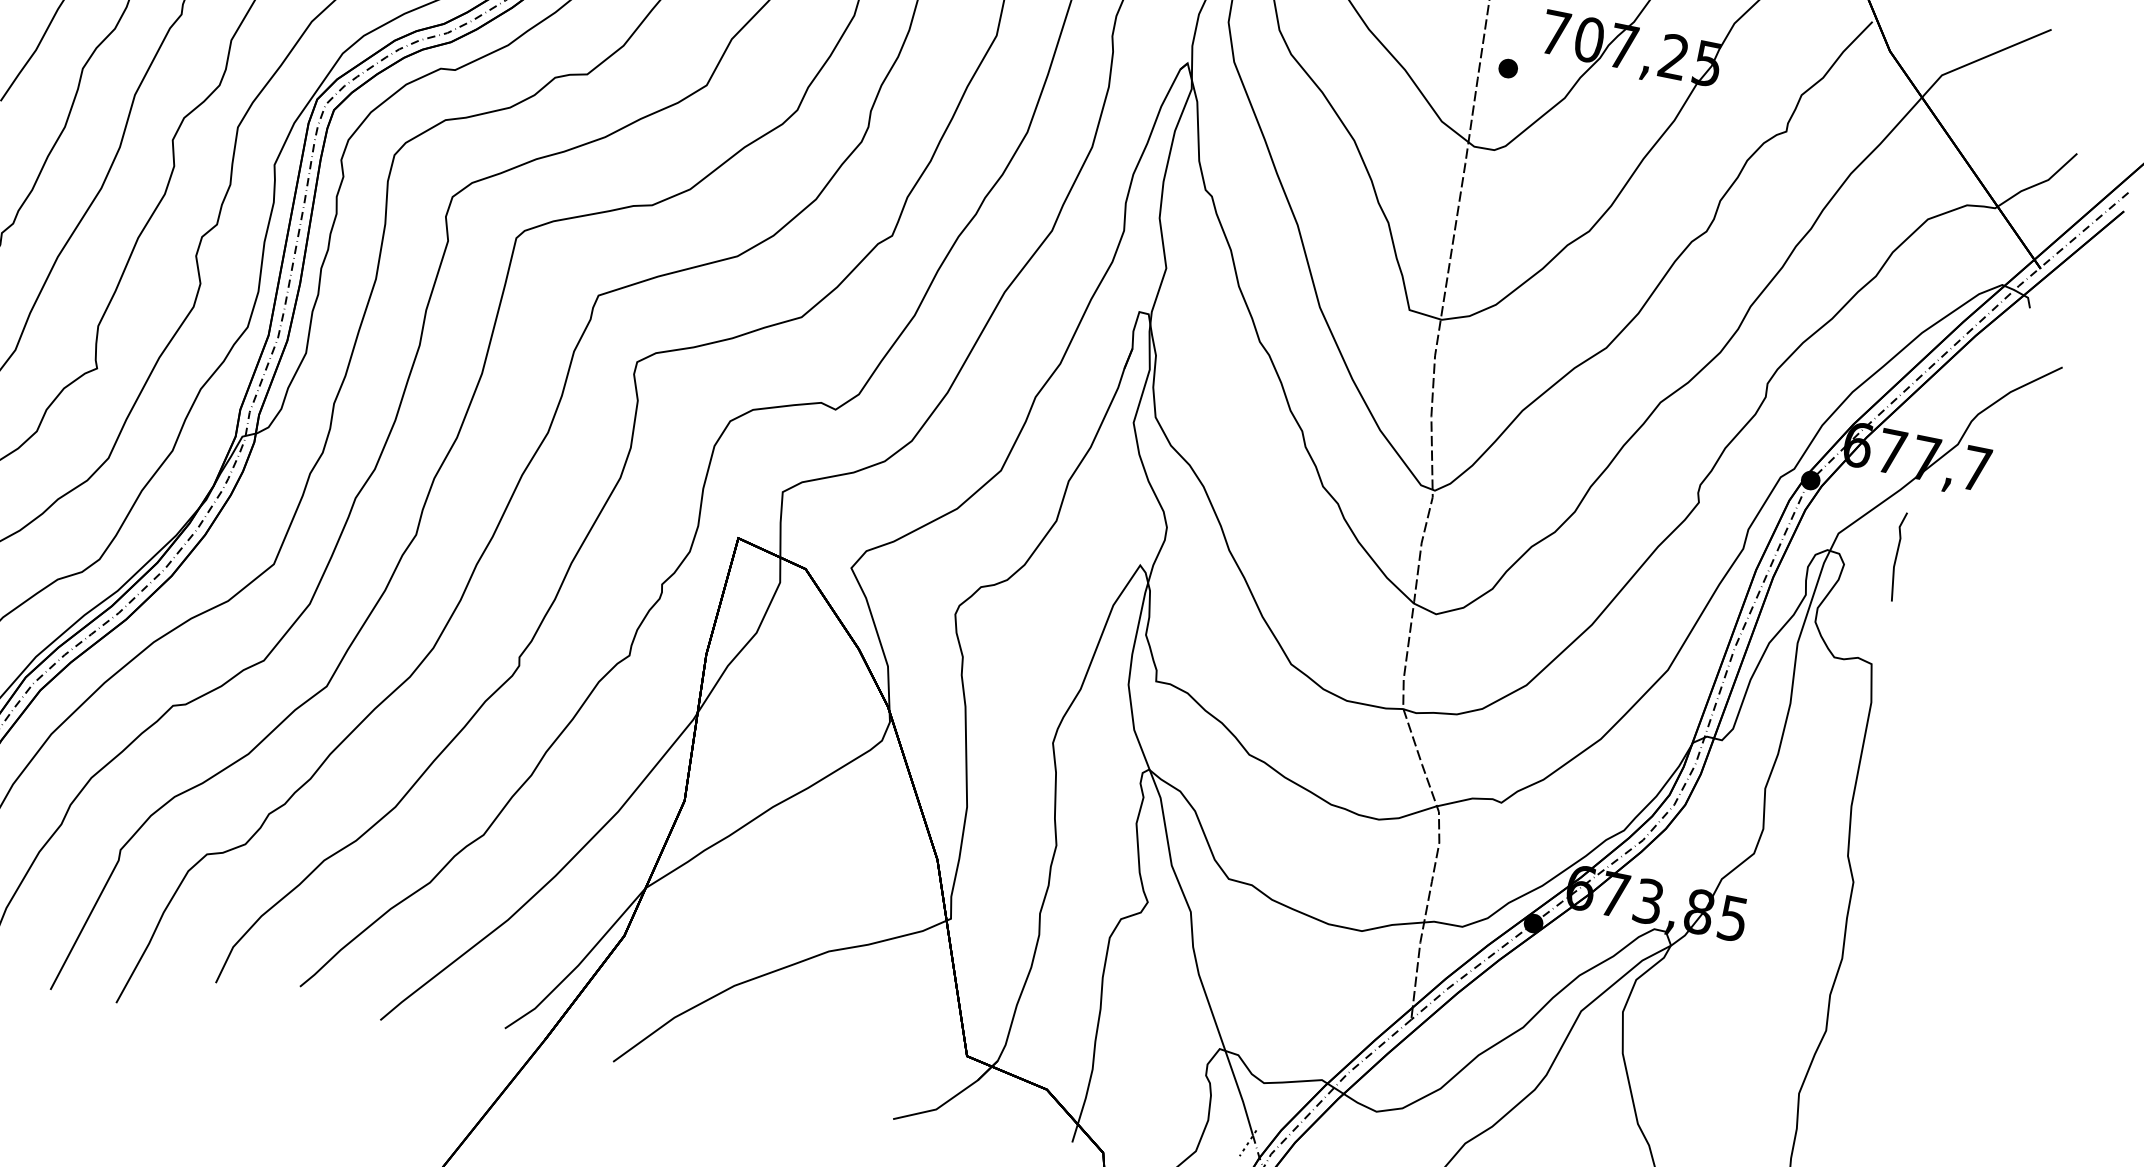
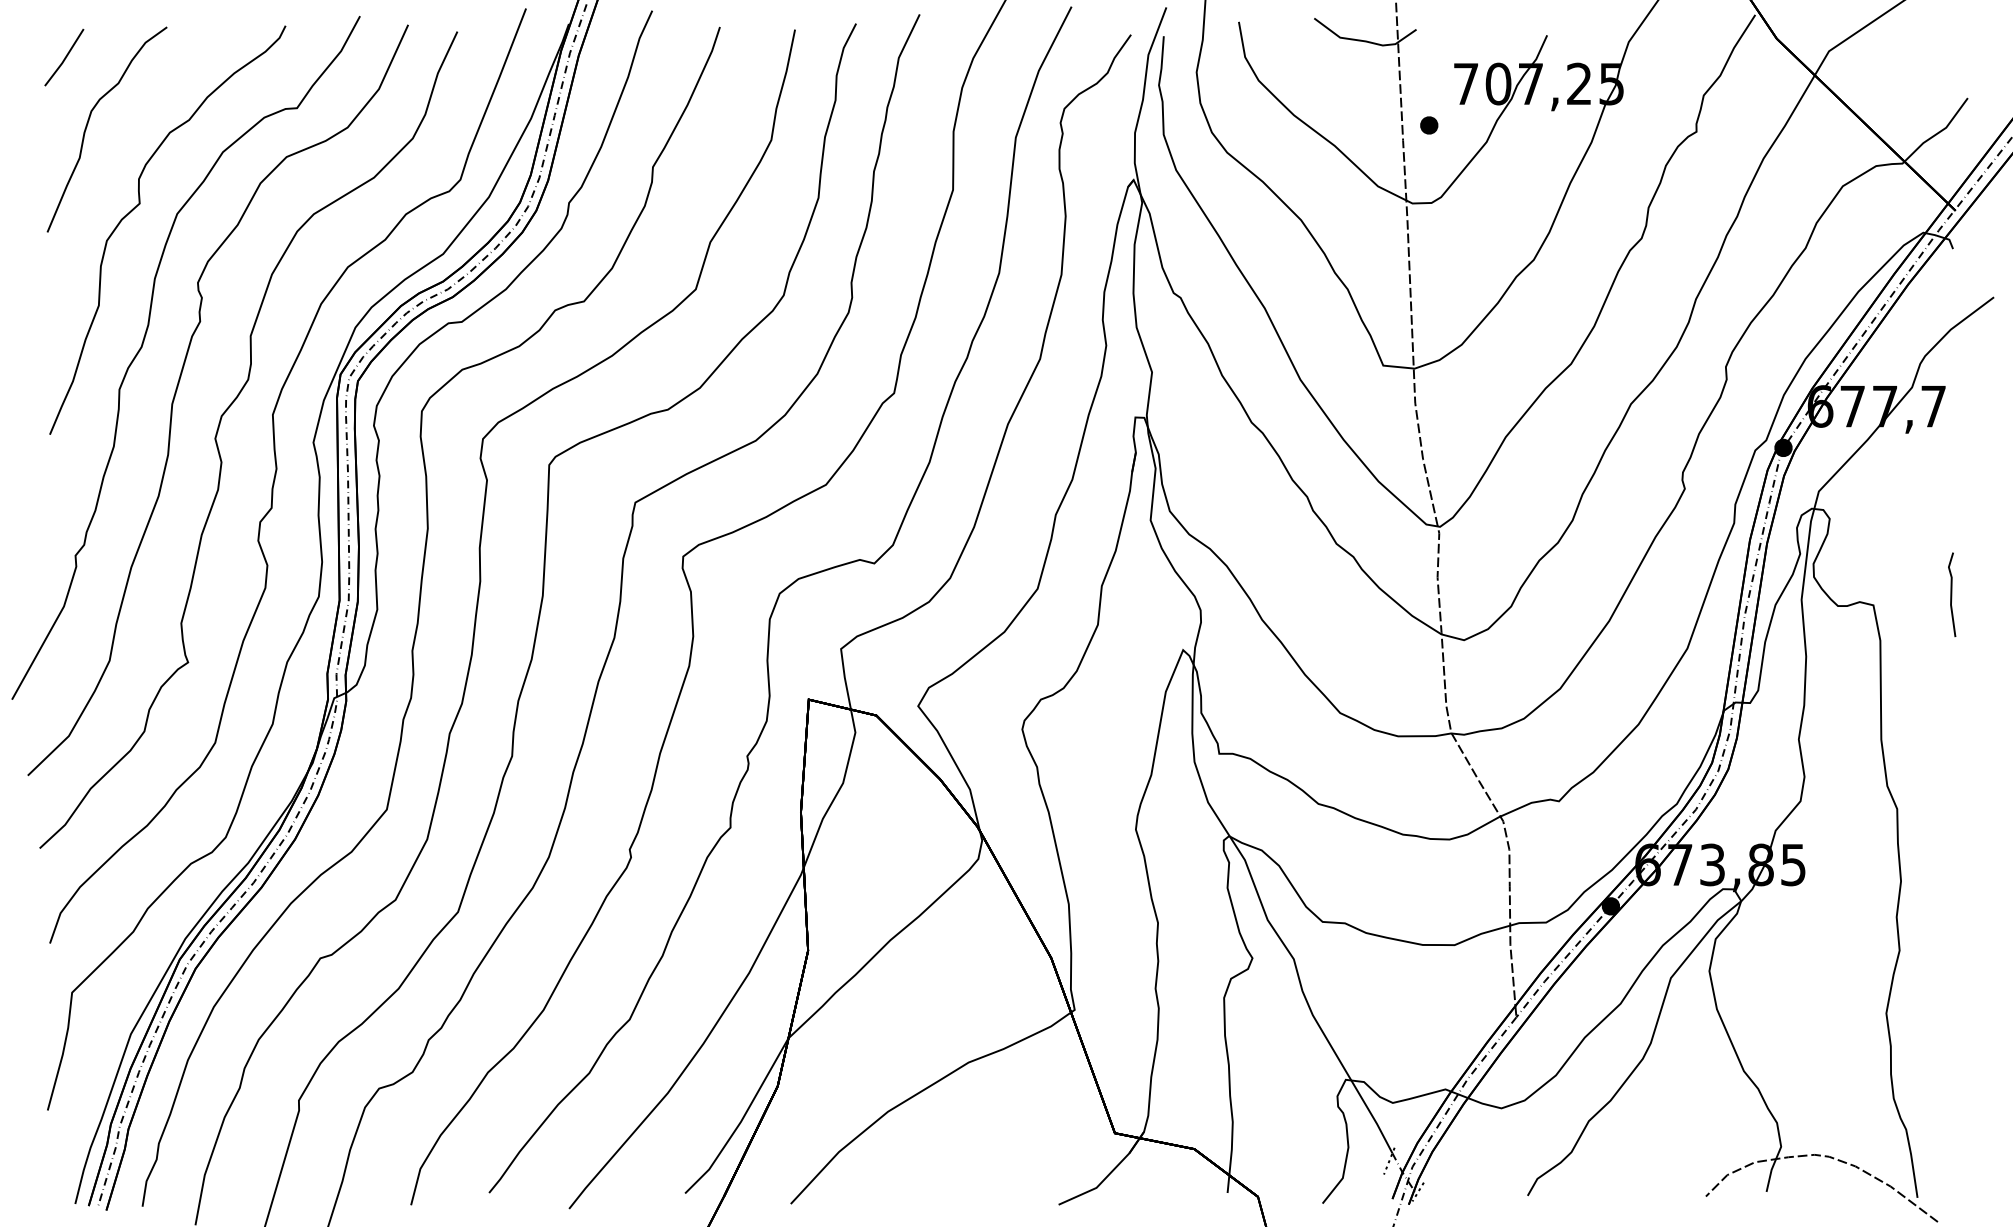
line: (1897, 556) -> (1952, 594), moved

